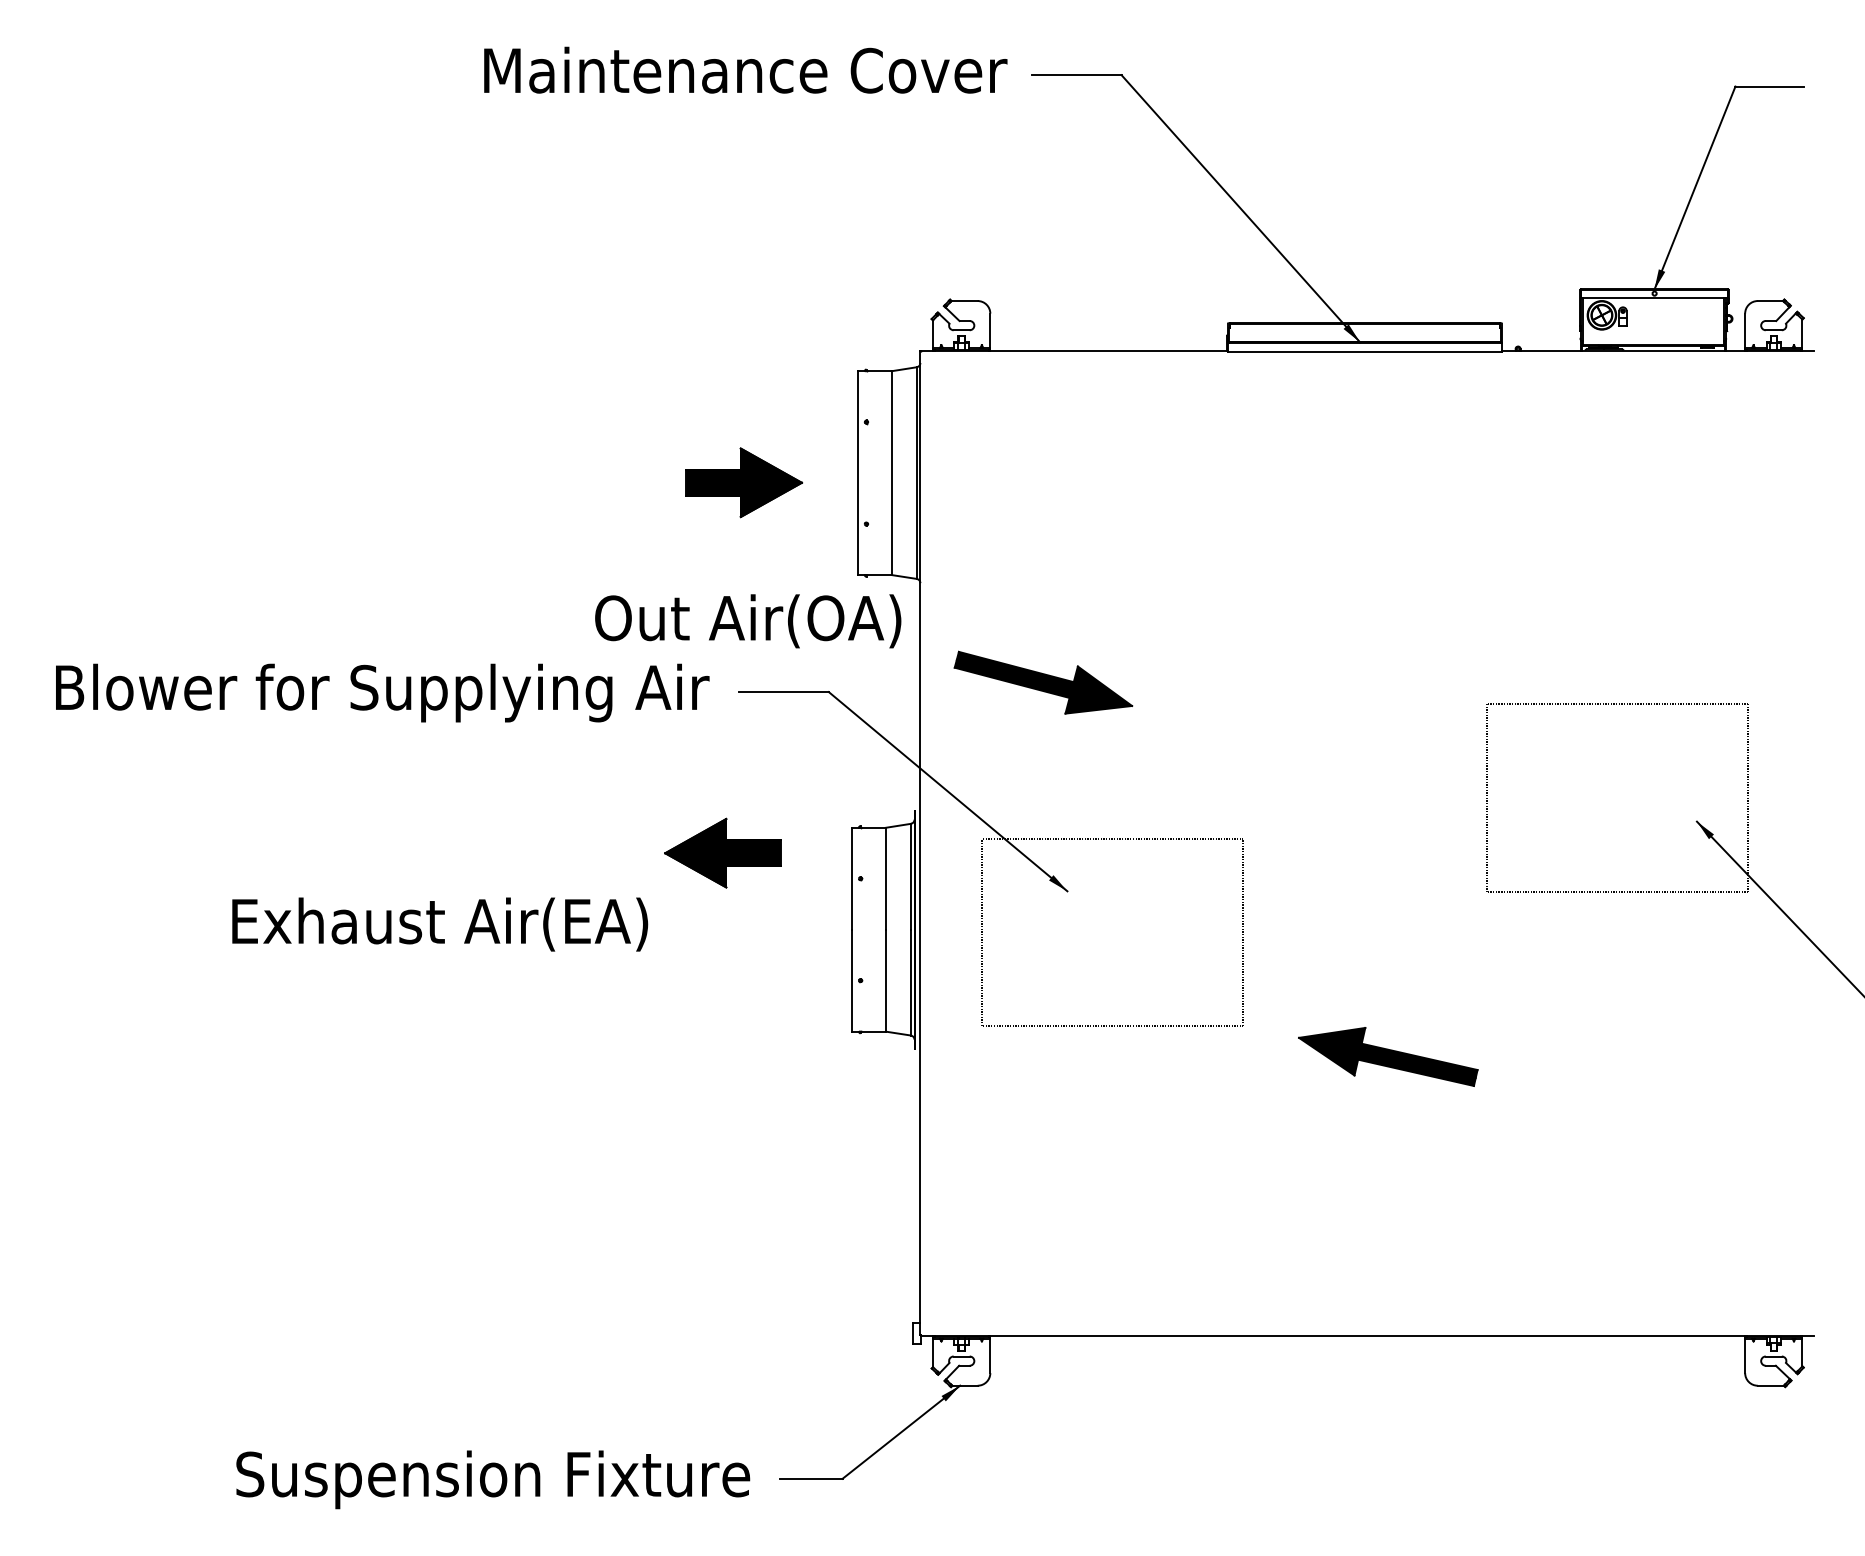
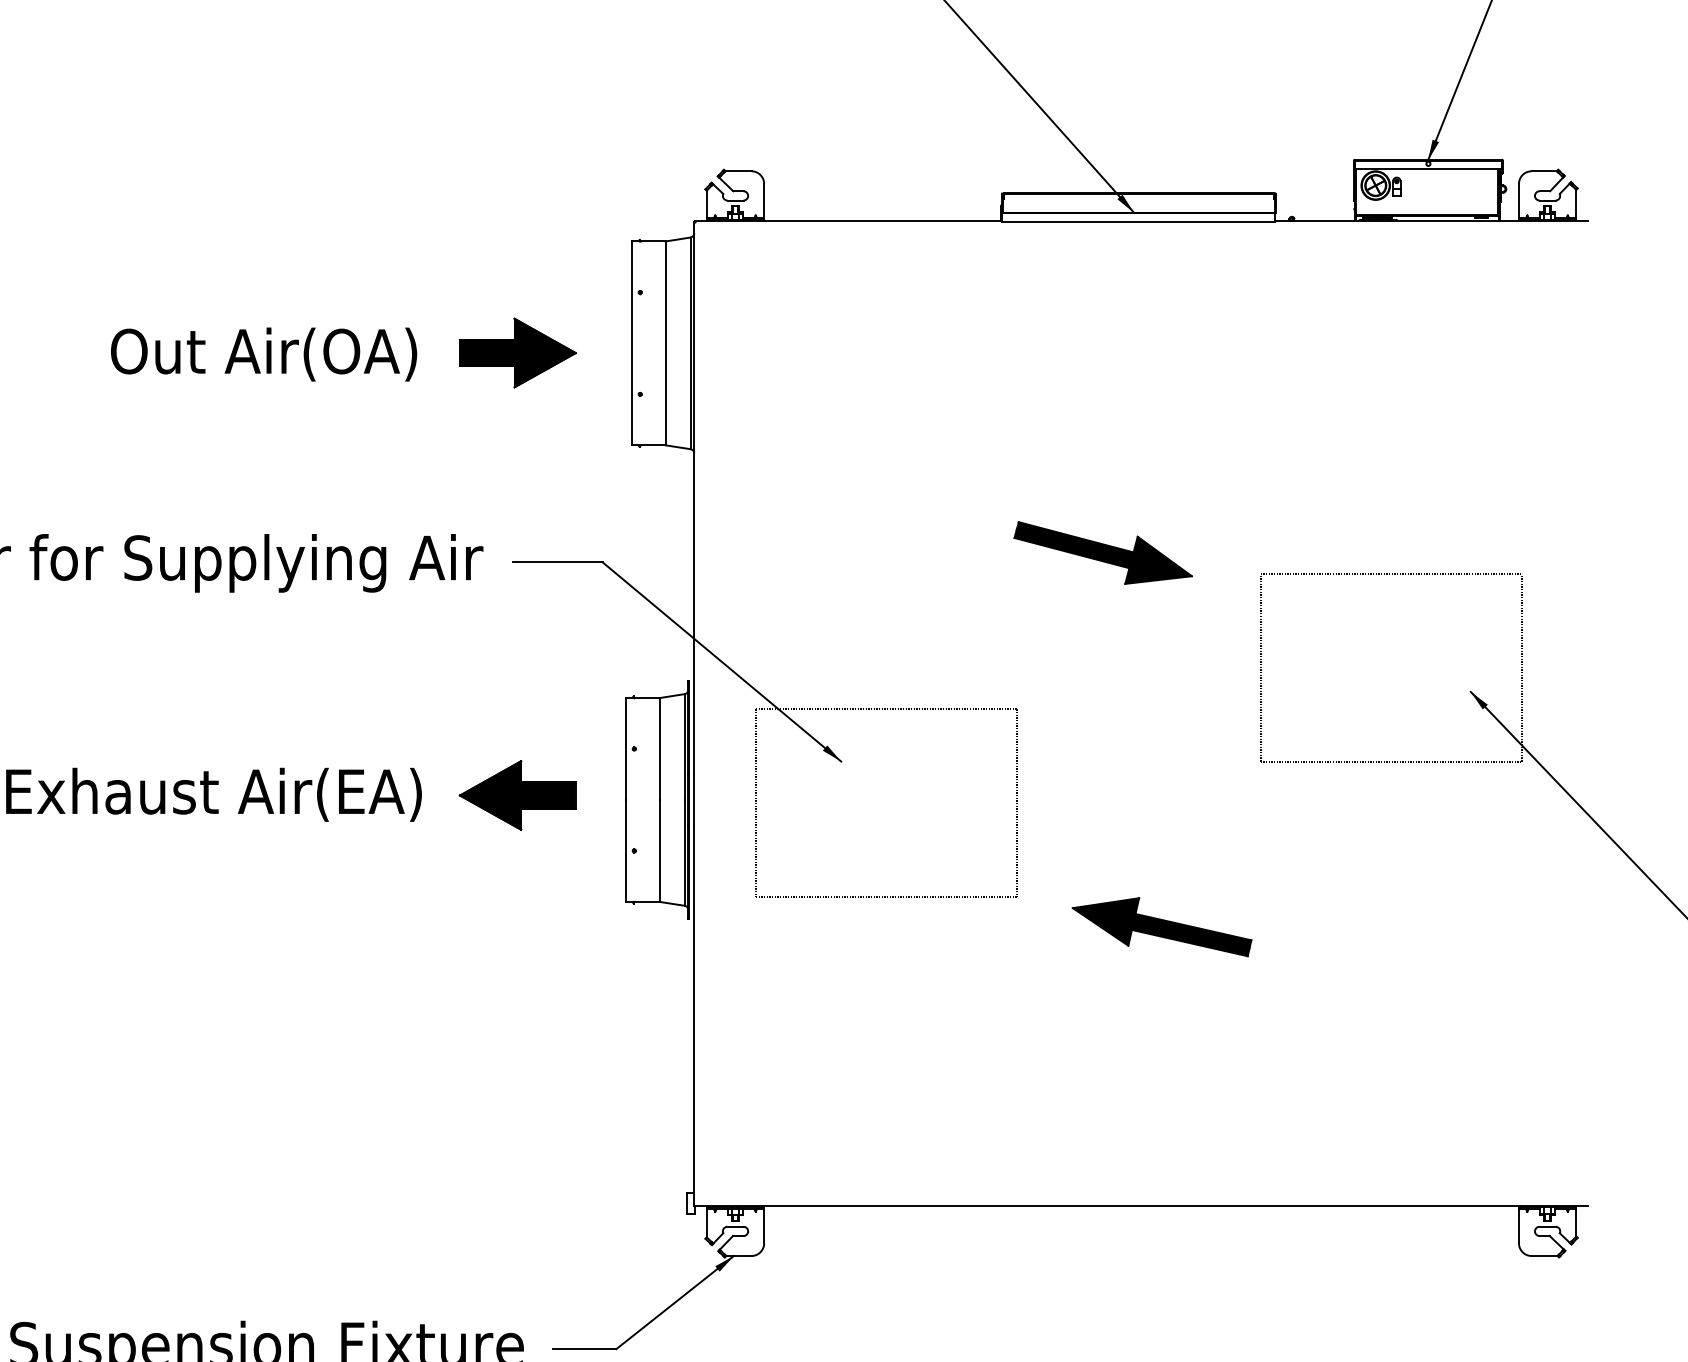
text: (748, 621) -> (264, 354), moved
part: (1043, 682) -> (1103, 552), moved
part: (722, 852) -> (517, 794), moved

